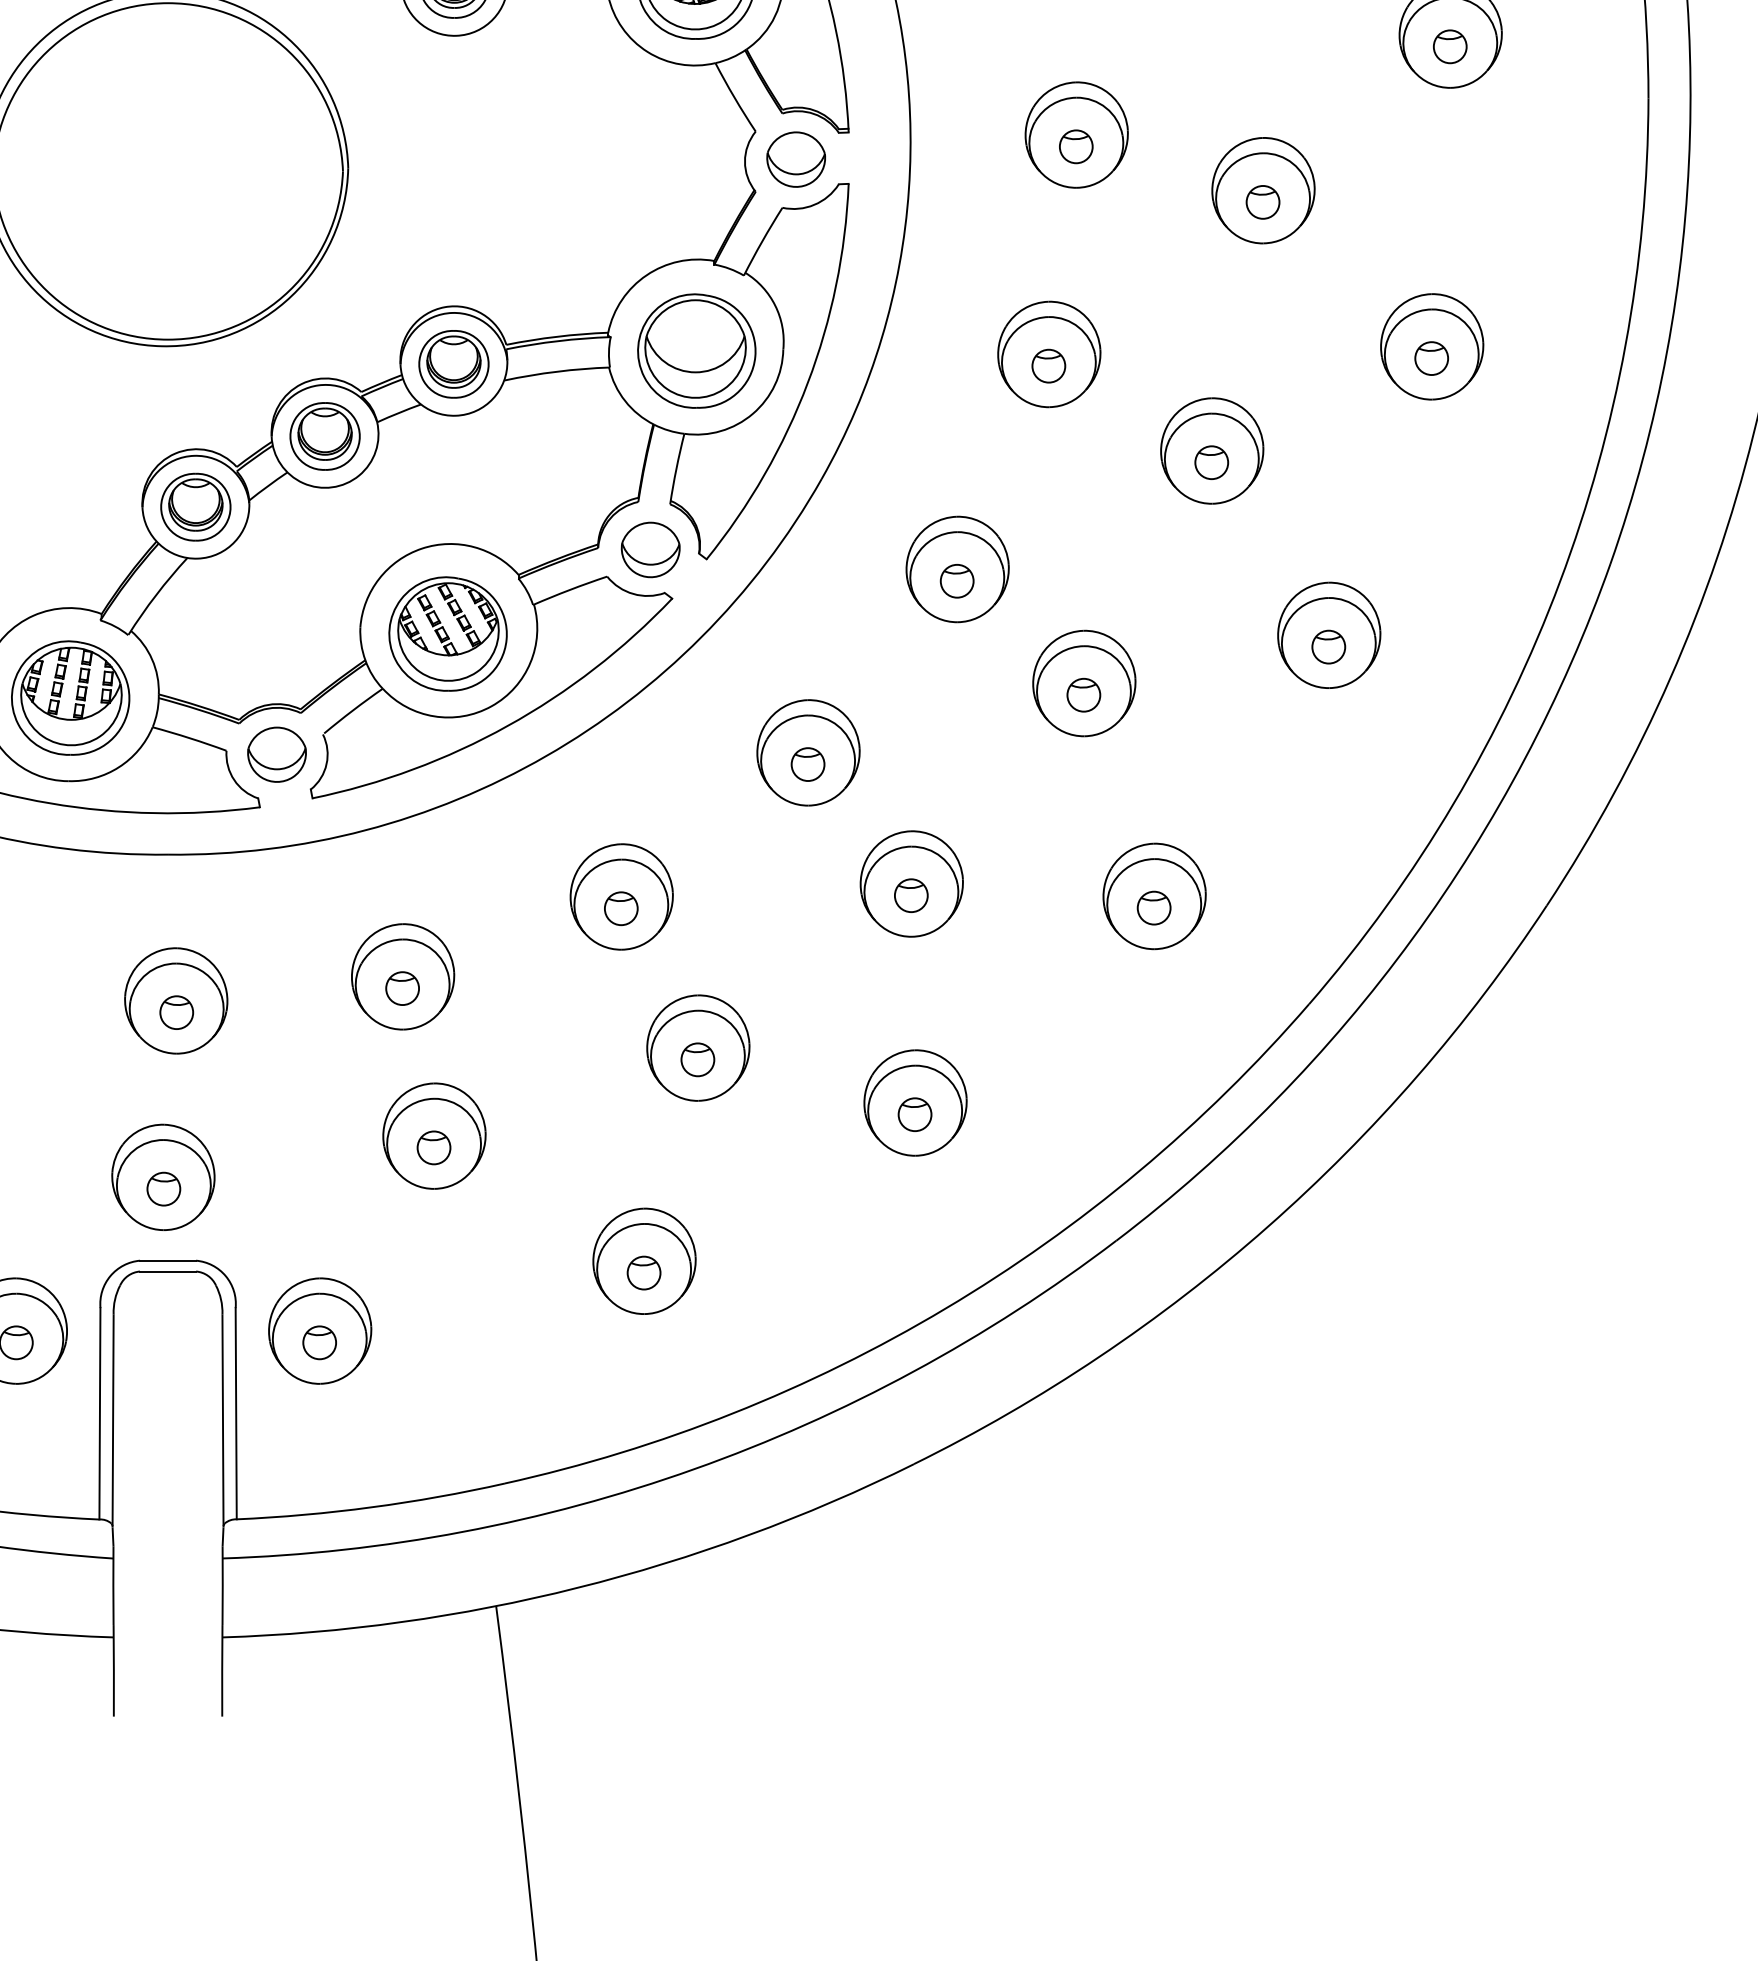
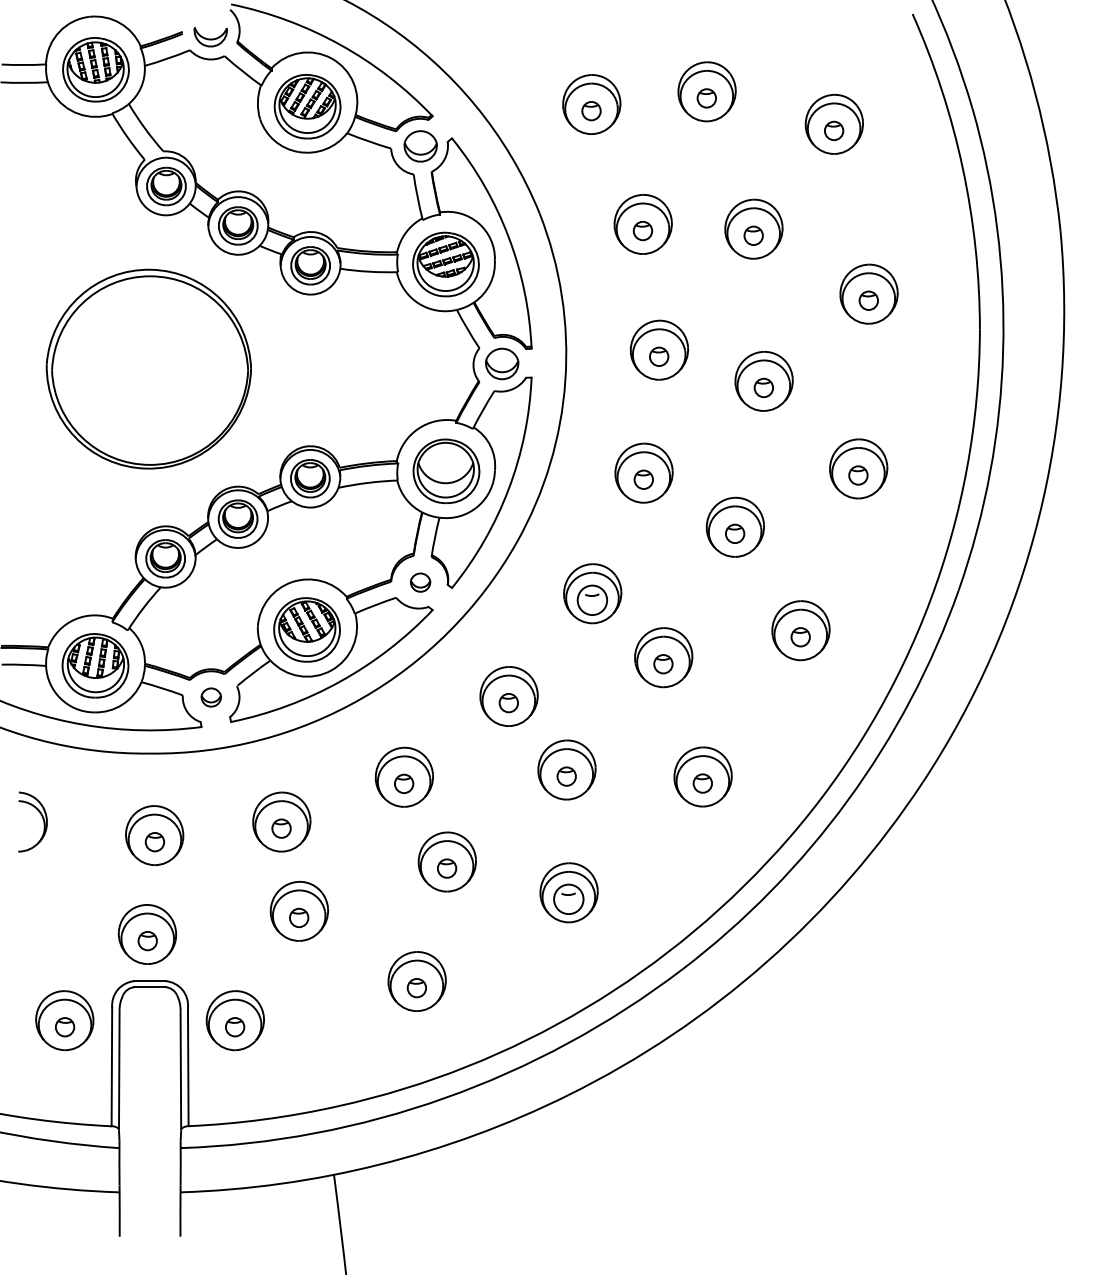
part: (650, 549) -> (420, 582), size x0.6
circle: (957, 581) -> (592, 600), size x1.6
part: (277, 754) -> (211, 697), size x0.6
circle: (914, 1114) -> (568, 899), size x1.6

